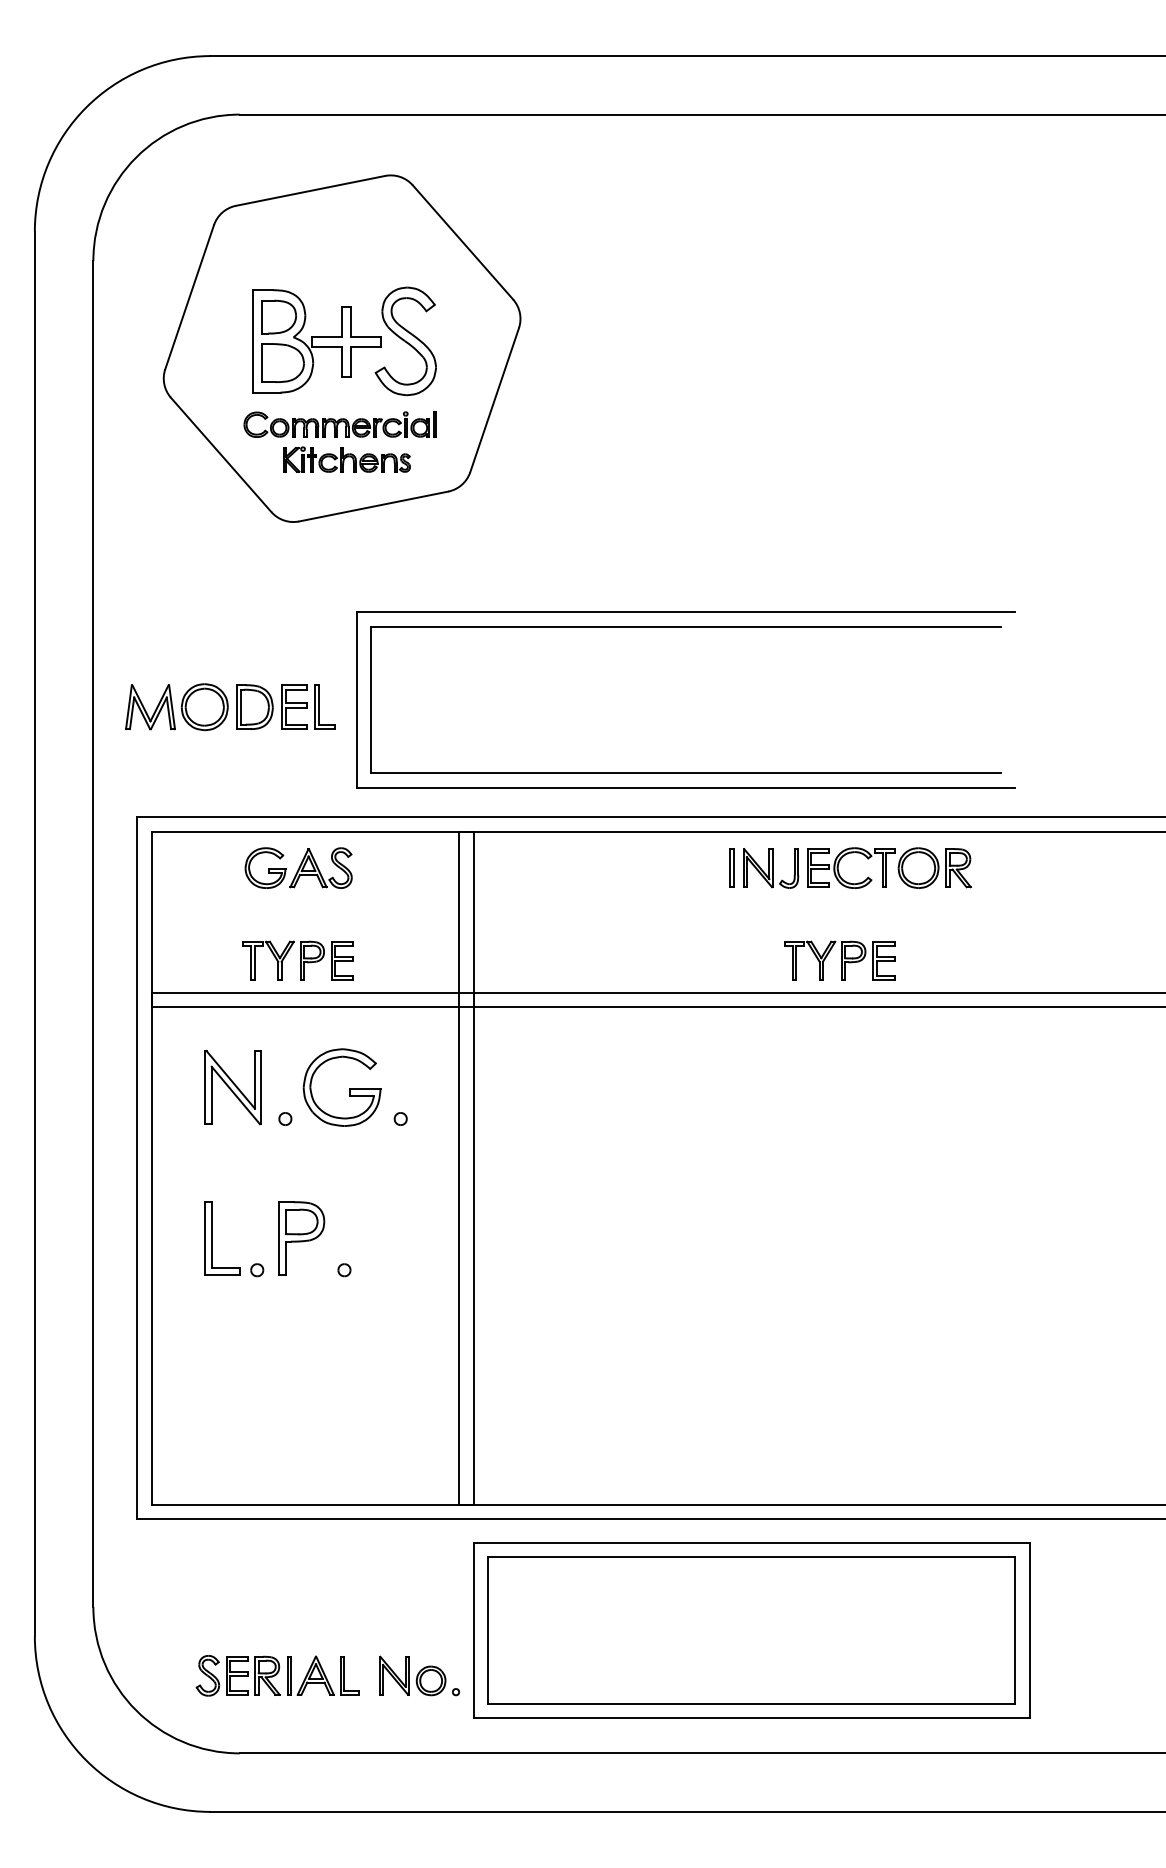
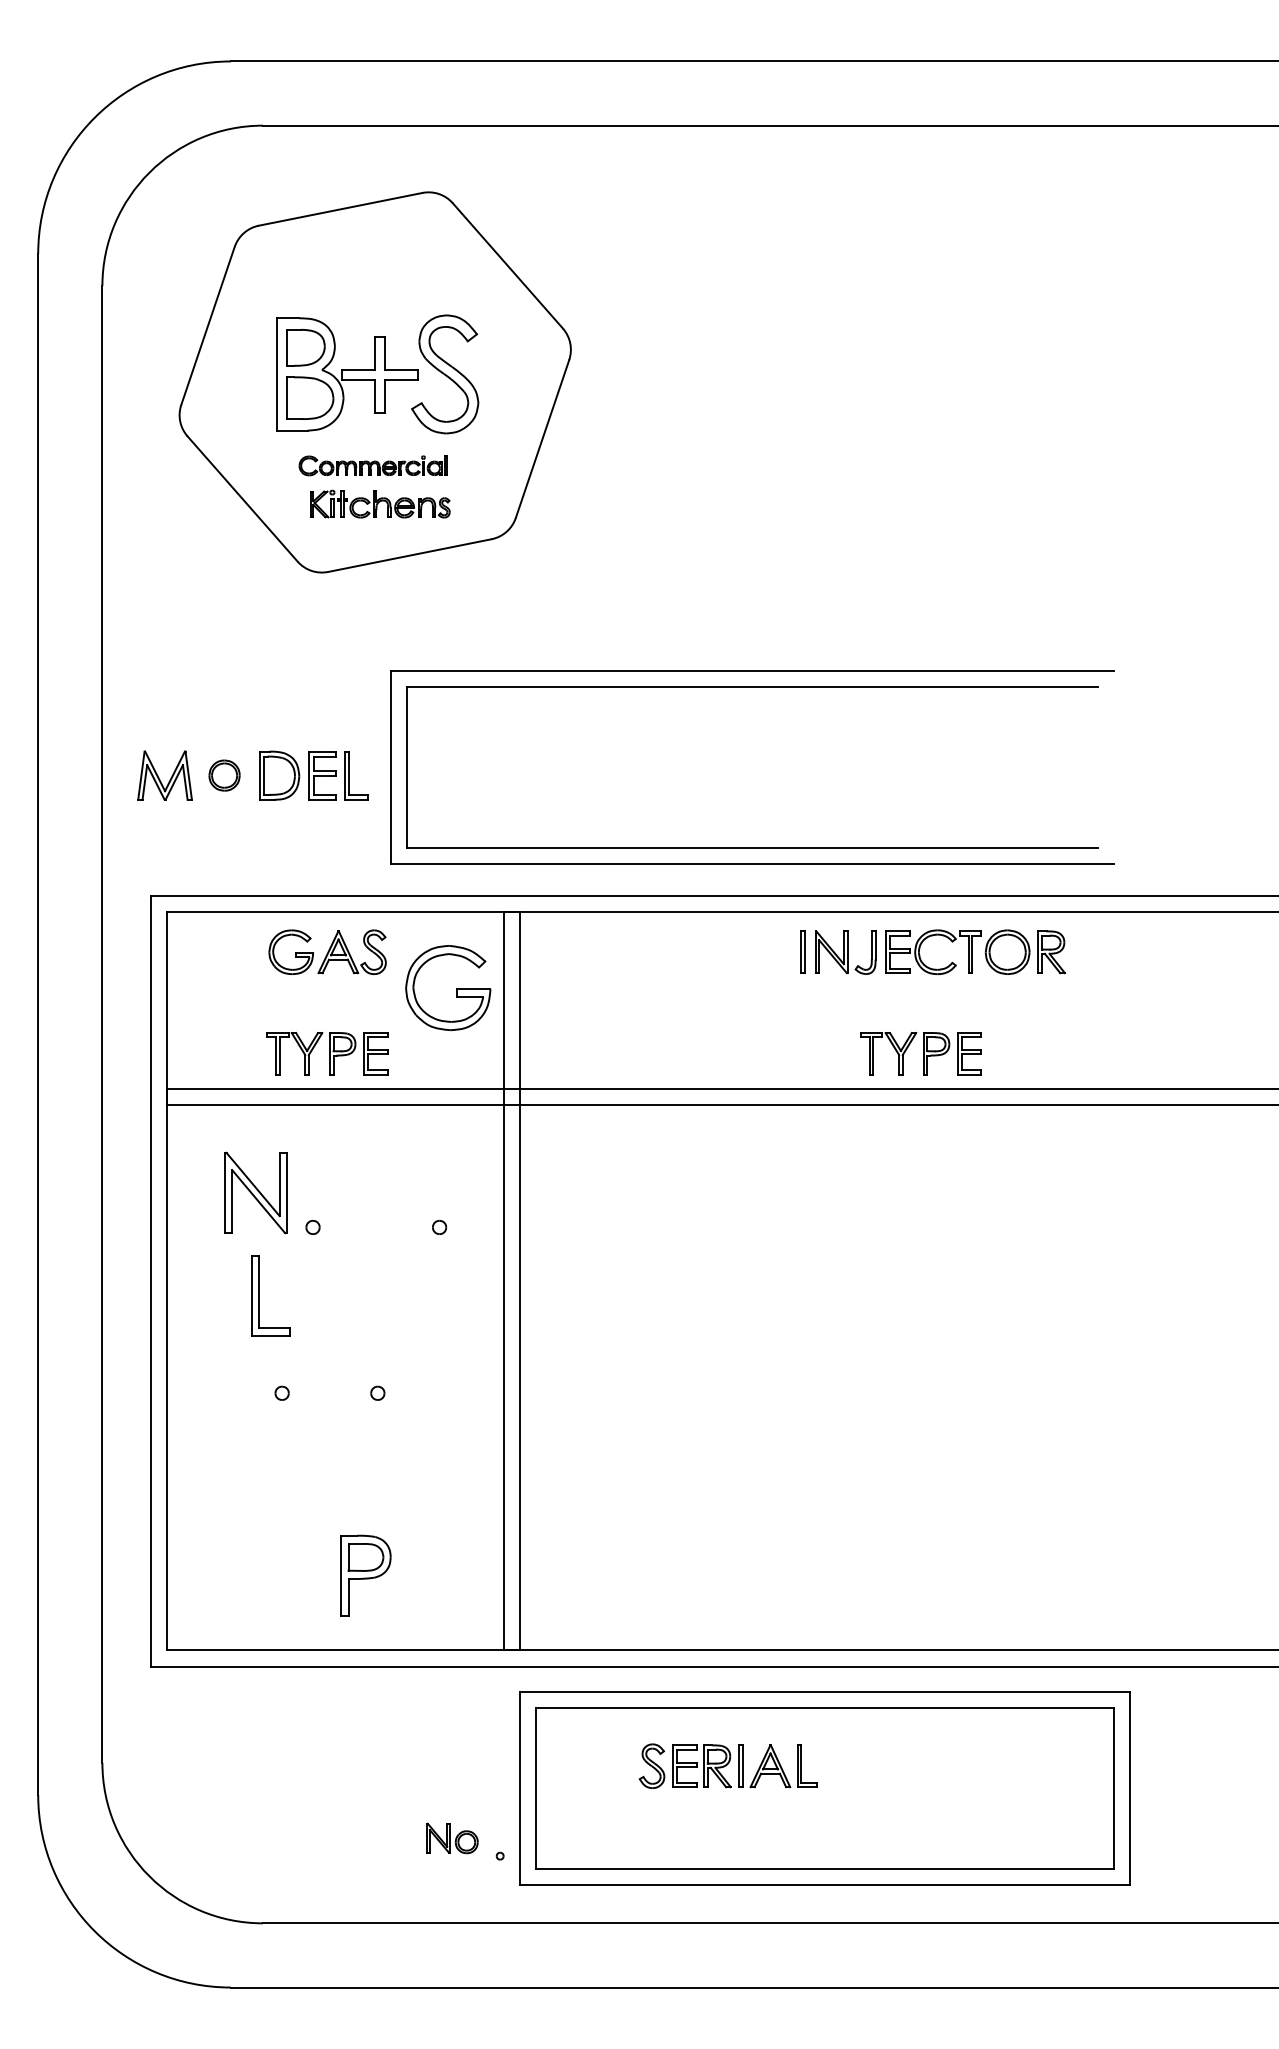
part: (339, 424) -> (372, 465), size x0.7
part: (204, 707) -> (224, 775), size x0.6
part: (349, 1088) -> (456, 988), moved
part: (211, 1238) -> (259, 1295), moved
part: (301, 1238) -> (365, 1575), moved
part: (276, 1675) -> (727, 1765), moved
part: (412, 1676) -> (452, 1838), size x0.7

